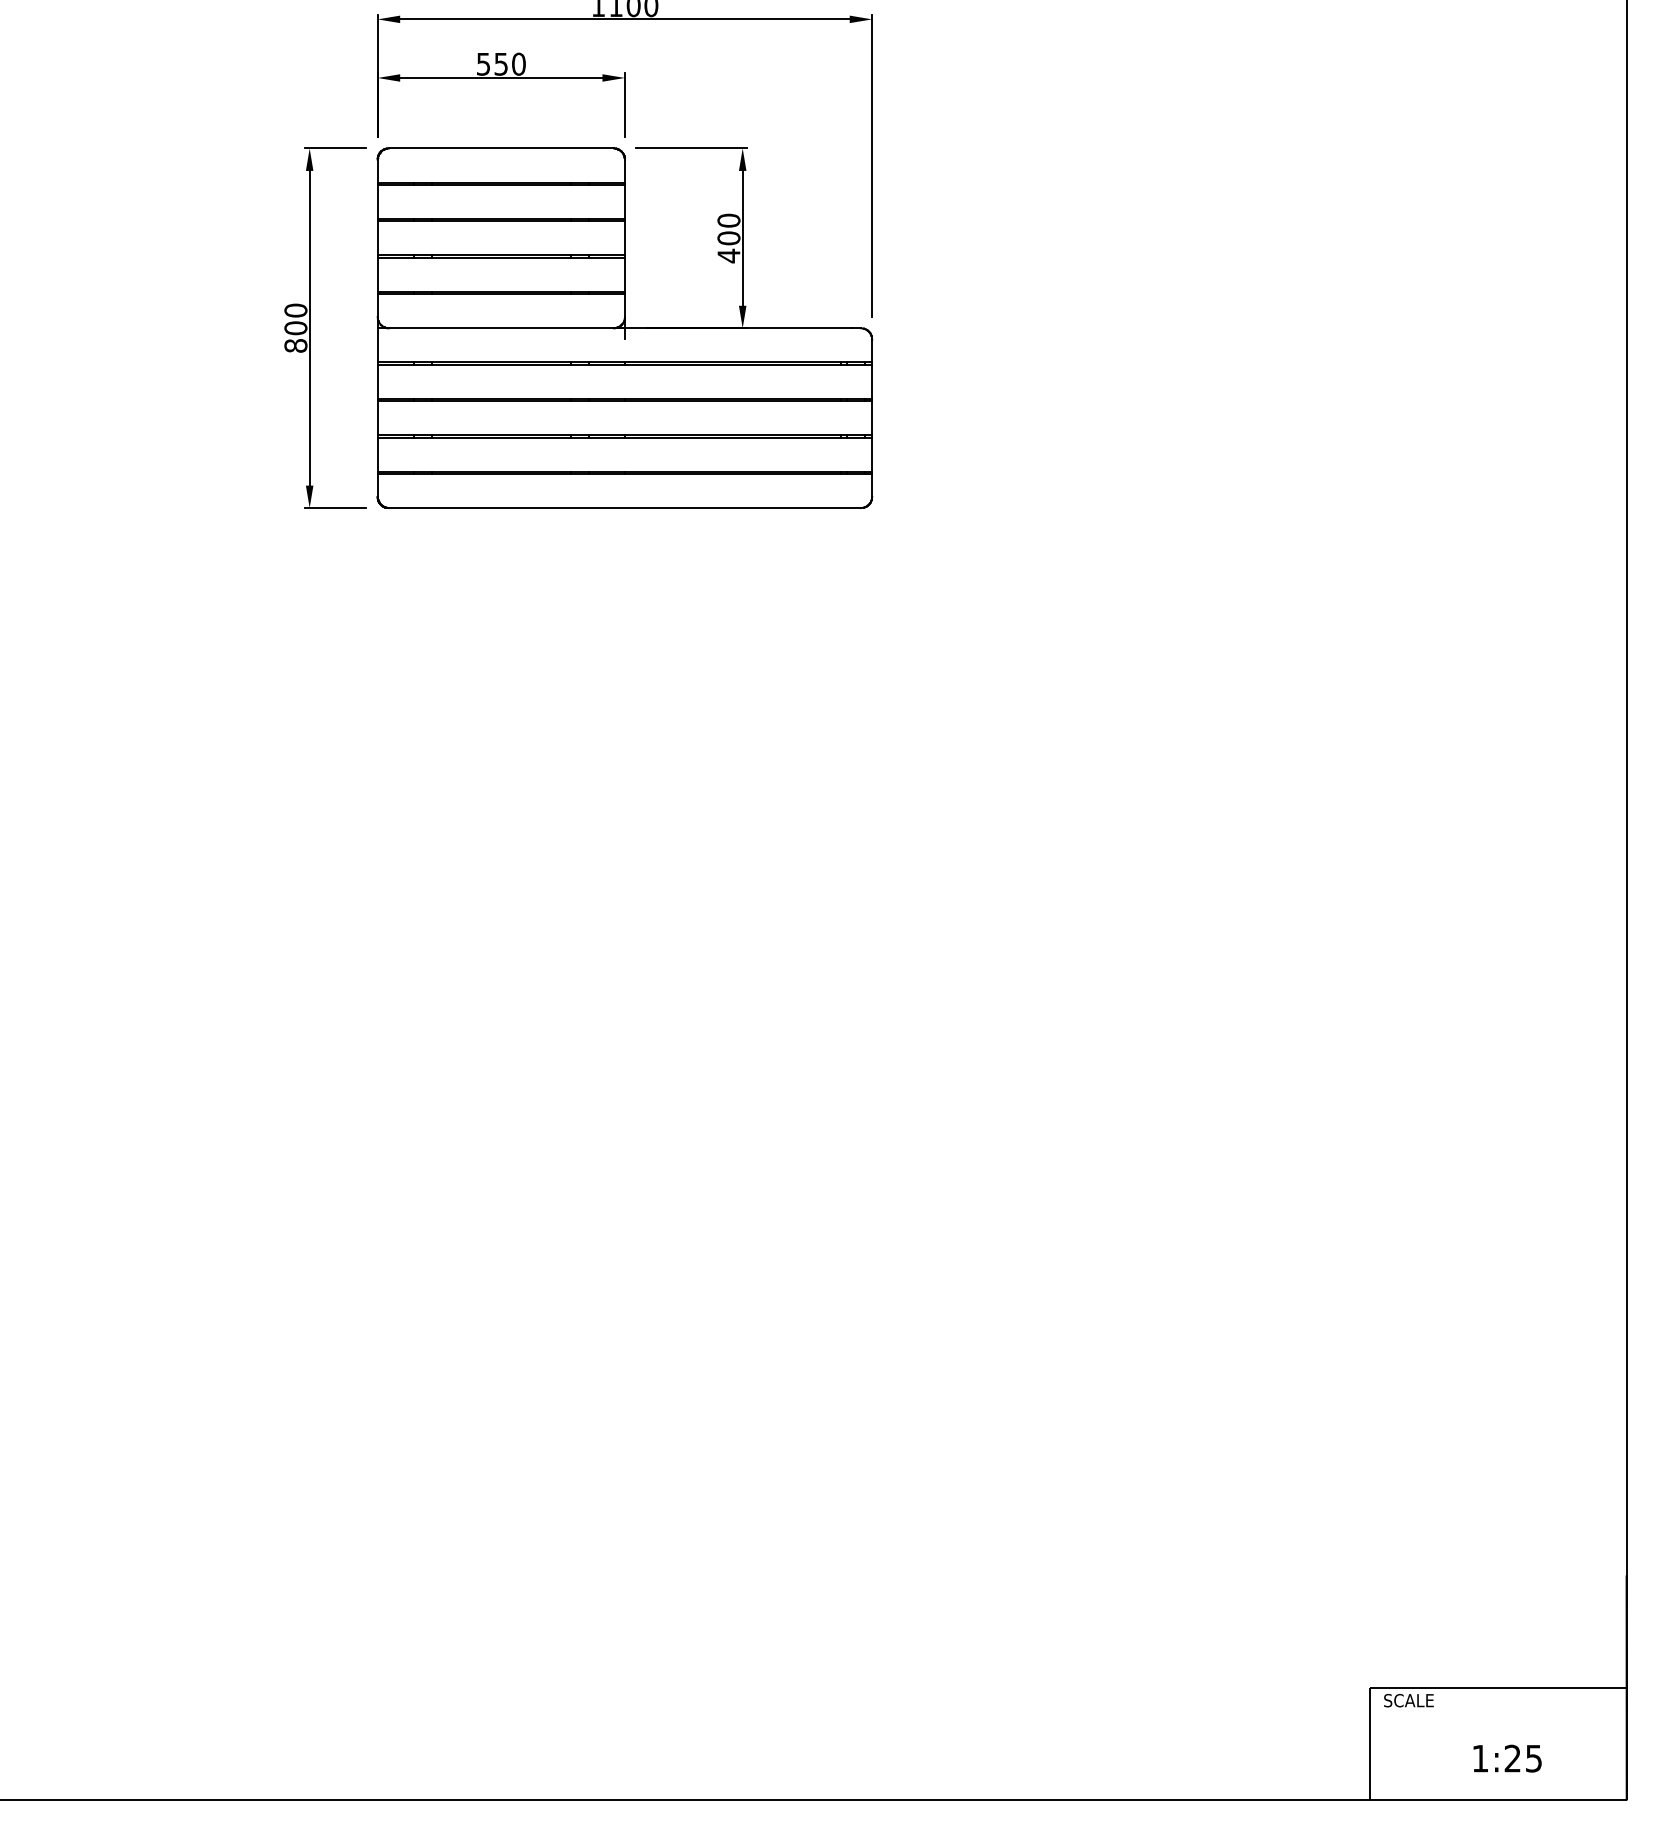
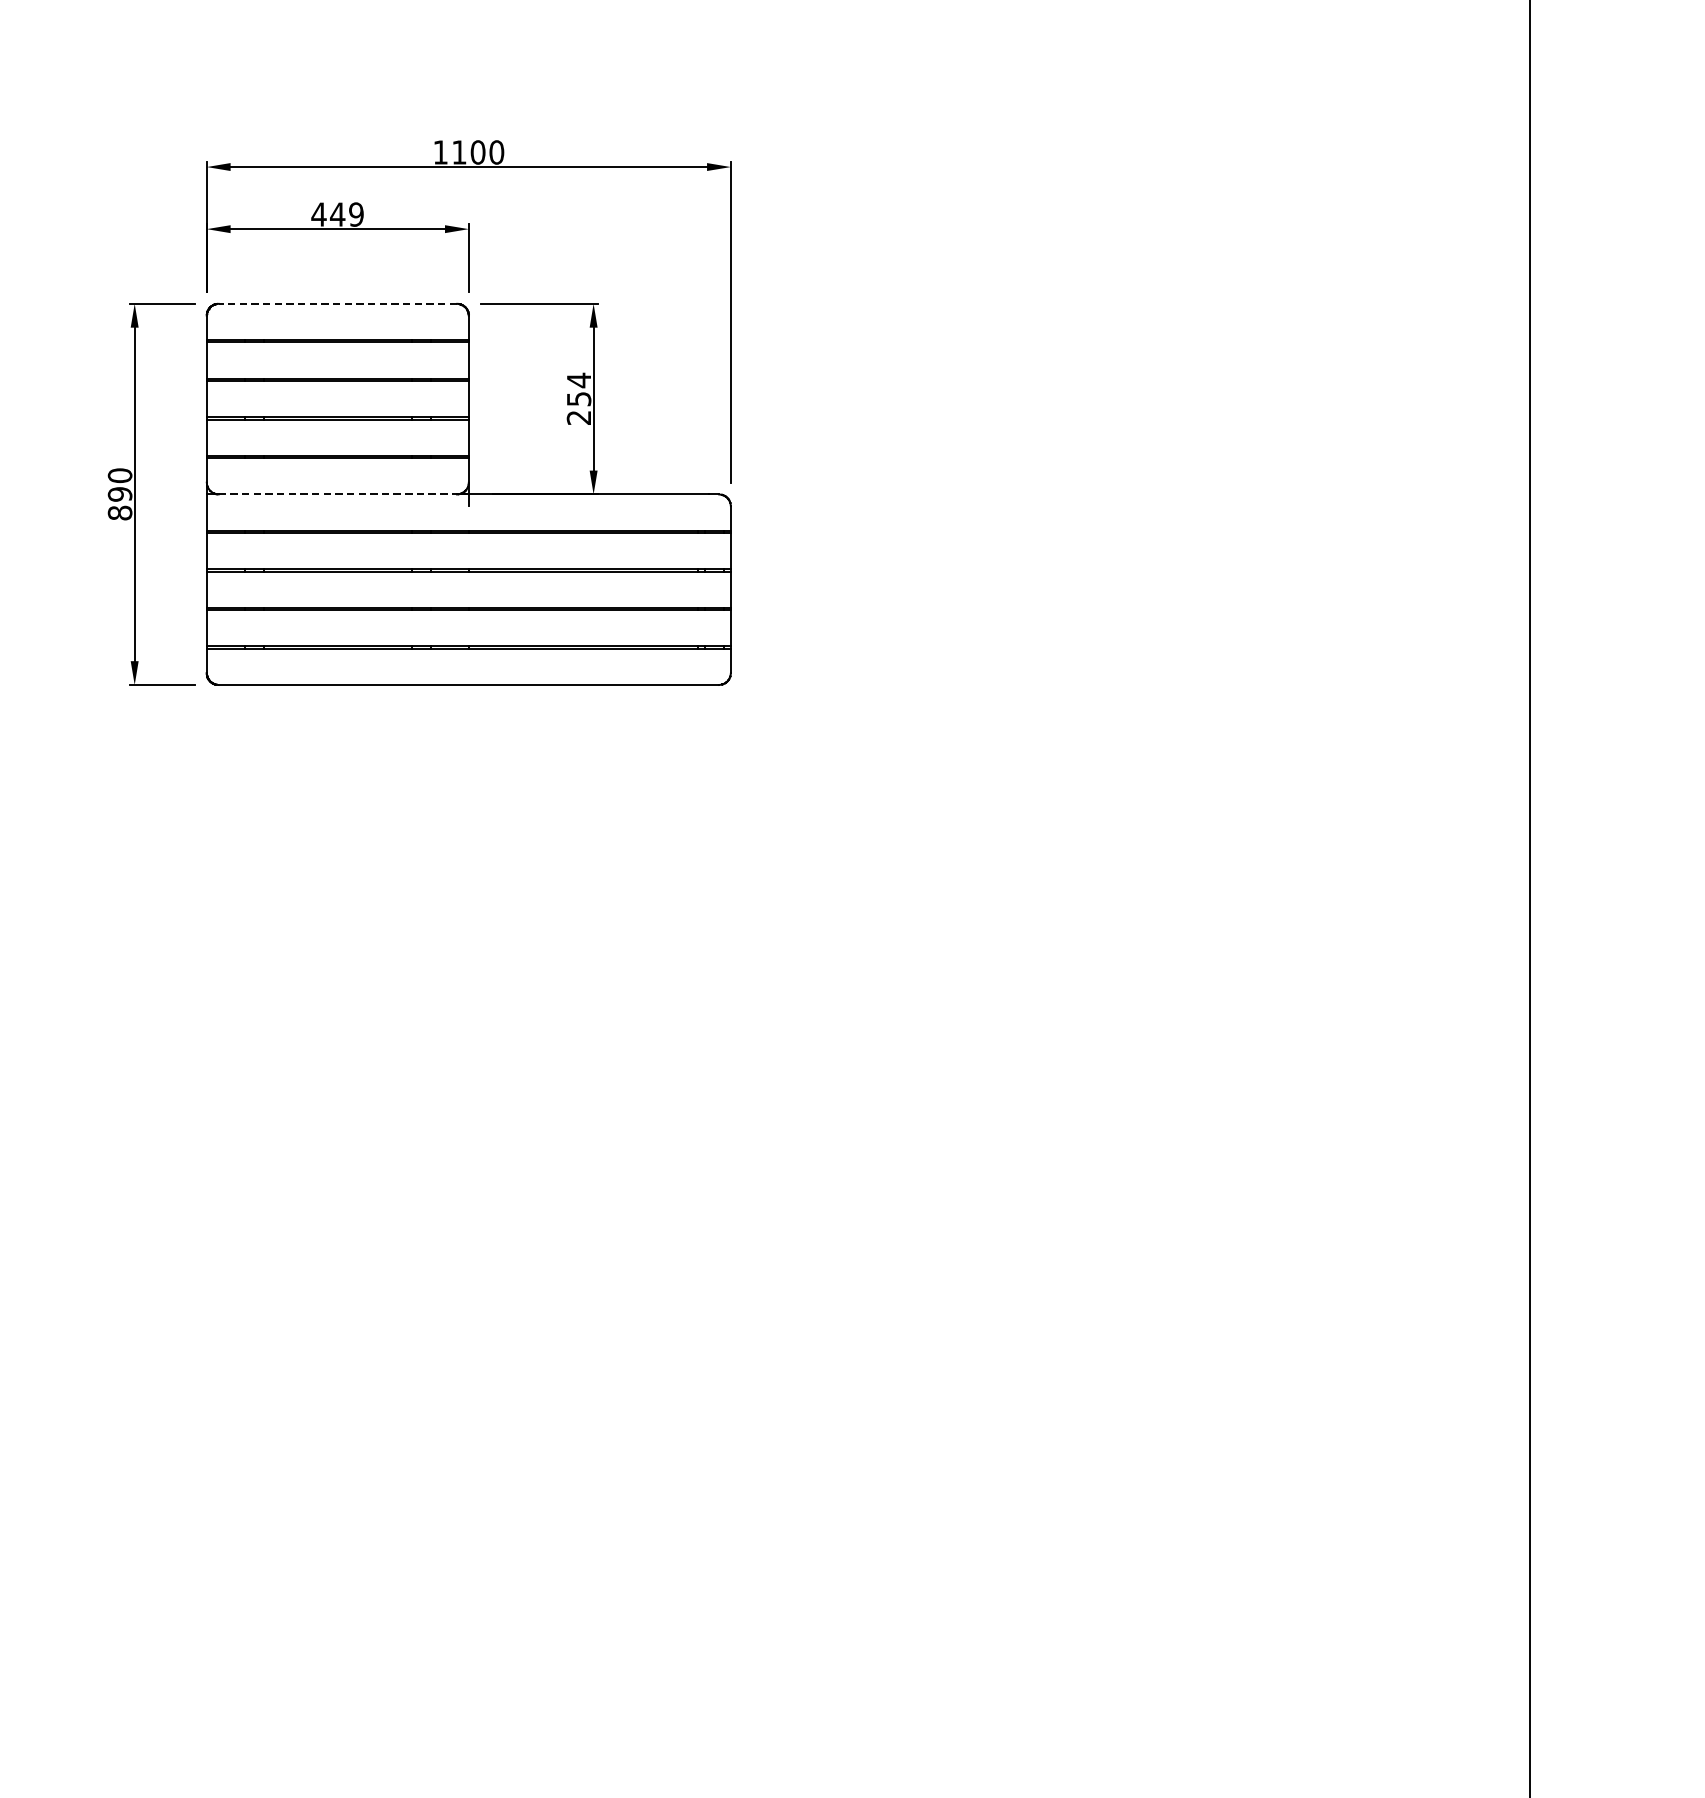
text: (500, 64) -> (336, 214), 550 -> 449
line: (500, 148) -> (336, 303), solid -> dashed
text: (728, 238) -> (578, 399), 400 -> 254
text: (295, 328) -> (119, 494), 800 -> 890
line: (501, 328) -> (337, 494), solid -> dashed

